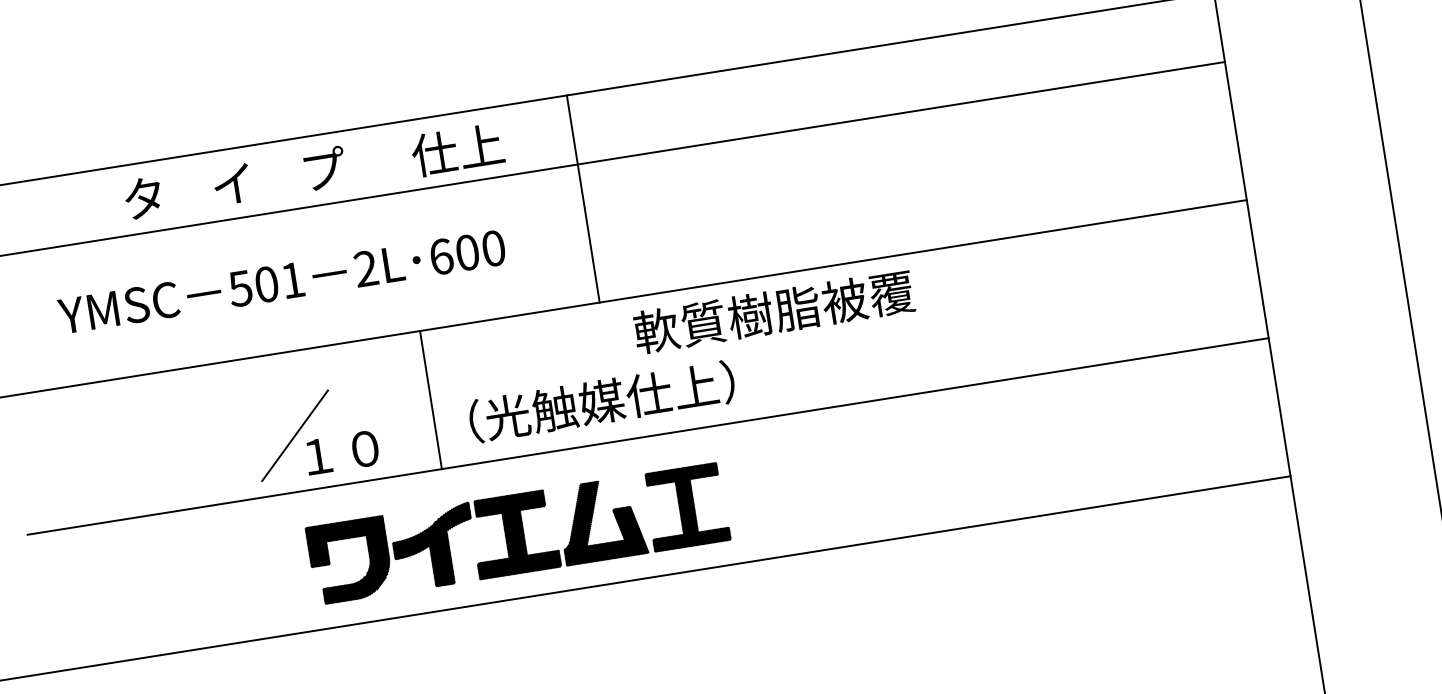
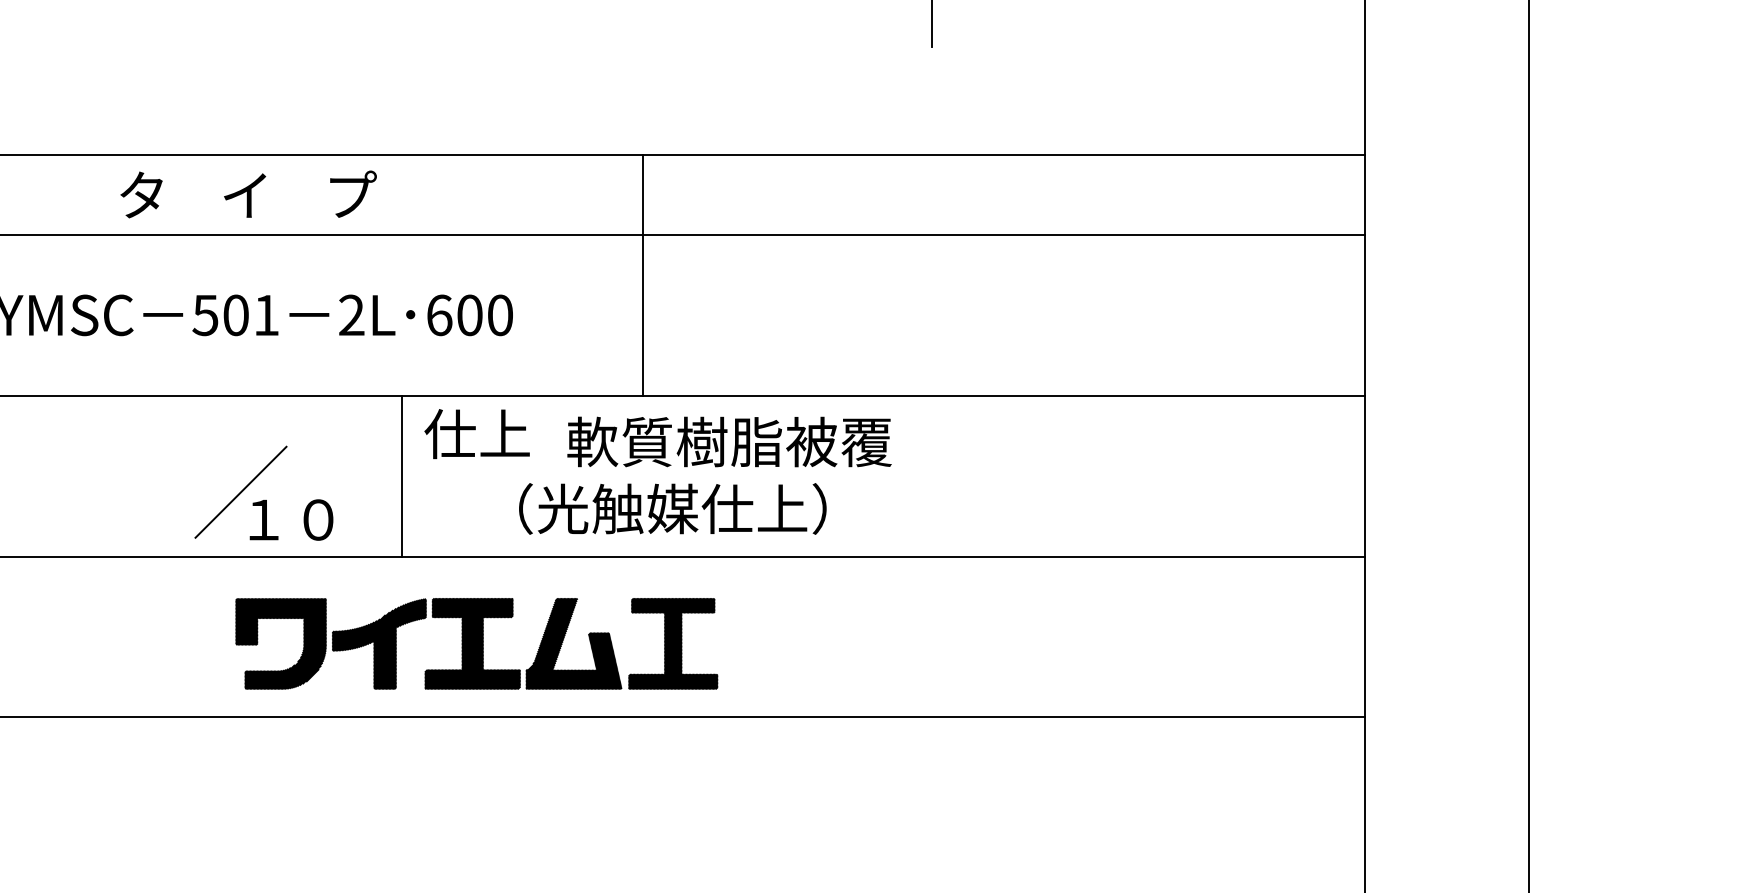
text: (457, 150) -> (476, 434), moved
text: (235, 183) -> (248, 194), moved
line: (583, 198) -> (643, 274), moved
text: (774, 311) -> (729, 441), moved
text: (601, 401) -> (672, 508), moved

